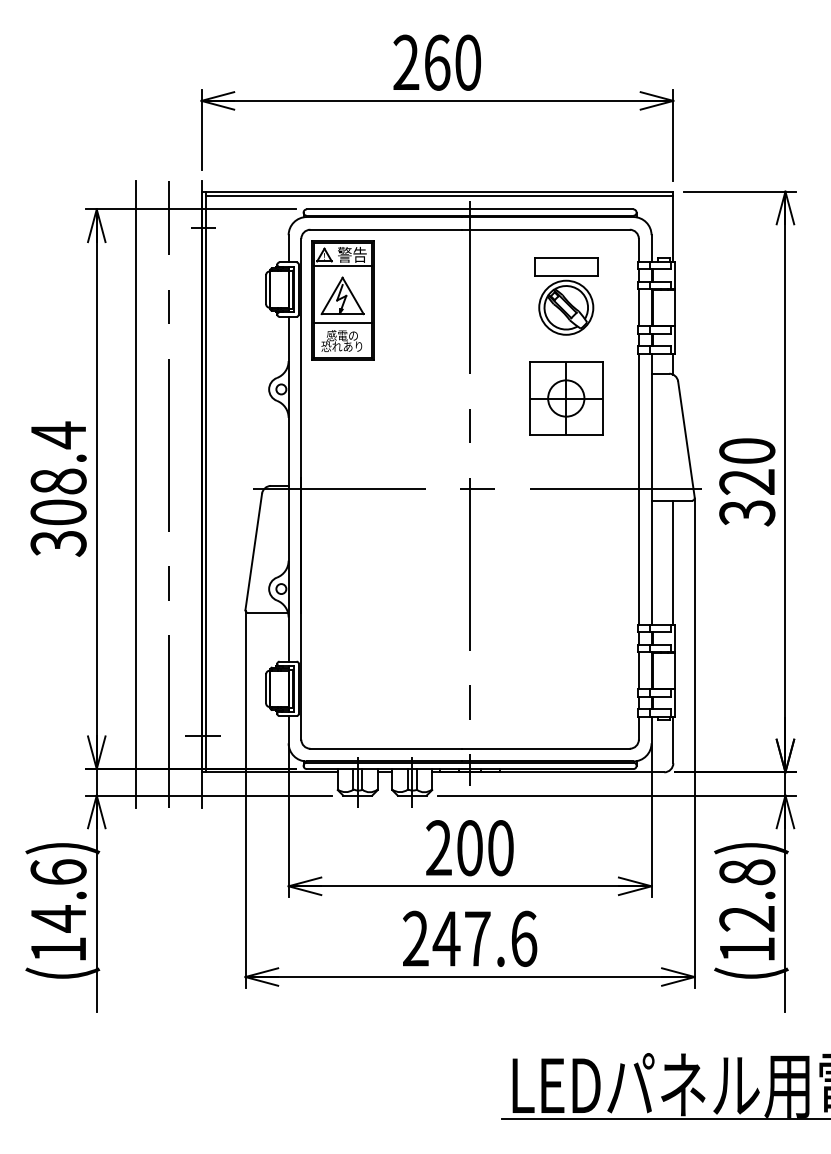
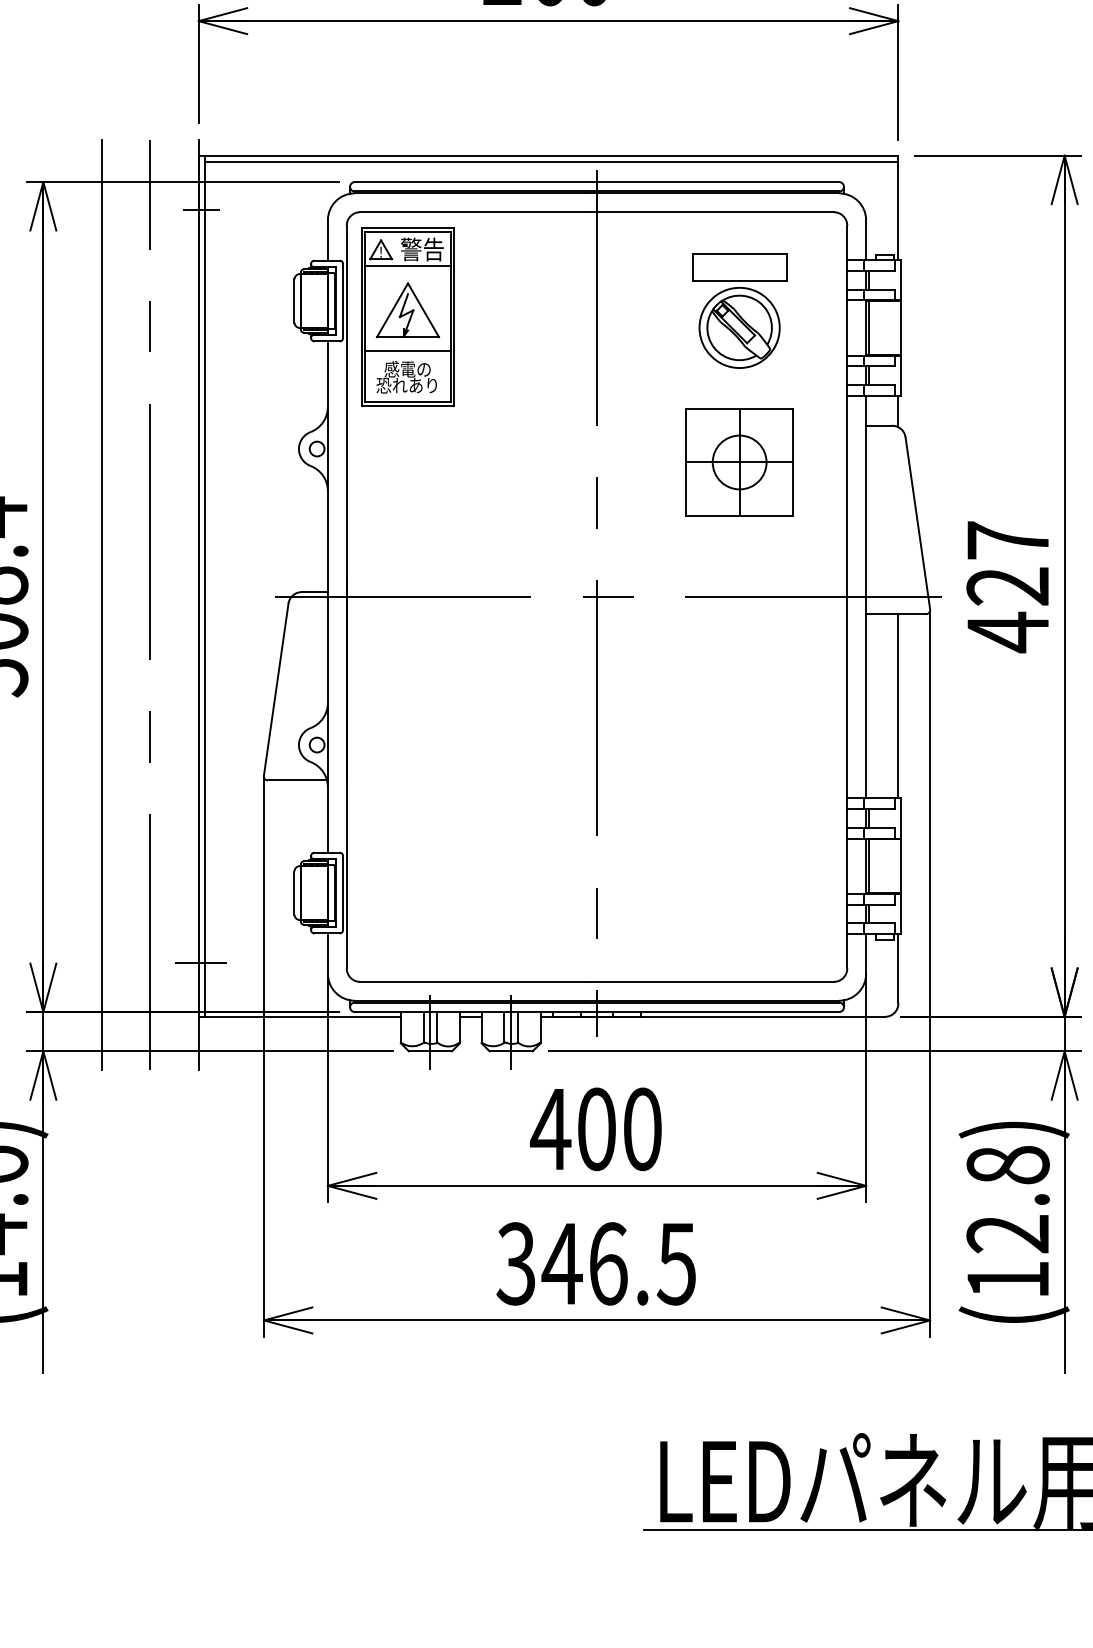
text: (747, 482) -> (1008, 587), 320 -> 427
text: (438, 847) -> (550, 1128), 200 -> 400
text: (469, 938) -> (596, 1263), 247.6 -> 346.5

